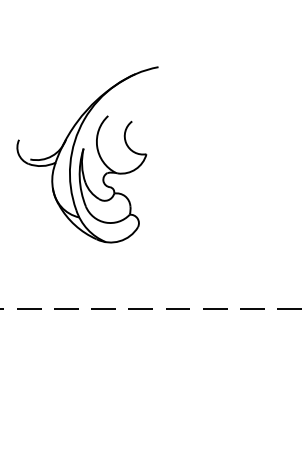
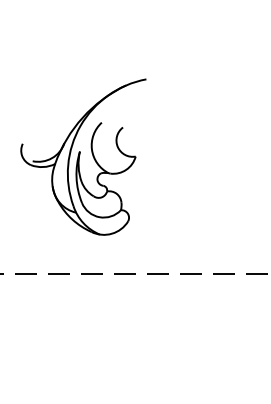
part: (87, 154) -> (83, 156), moved

